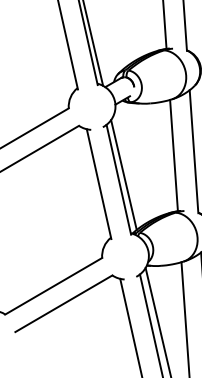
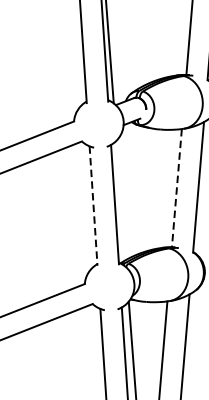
line: (174, 155) -> (177, 188), solid -> dashed
line: (123, 174) -> (120, 199), removed
line: (99, 184) -> (93, 206), solid -> dashed

